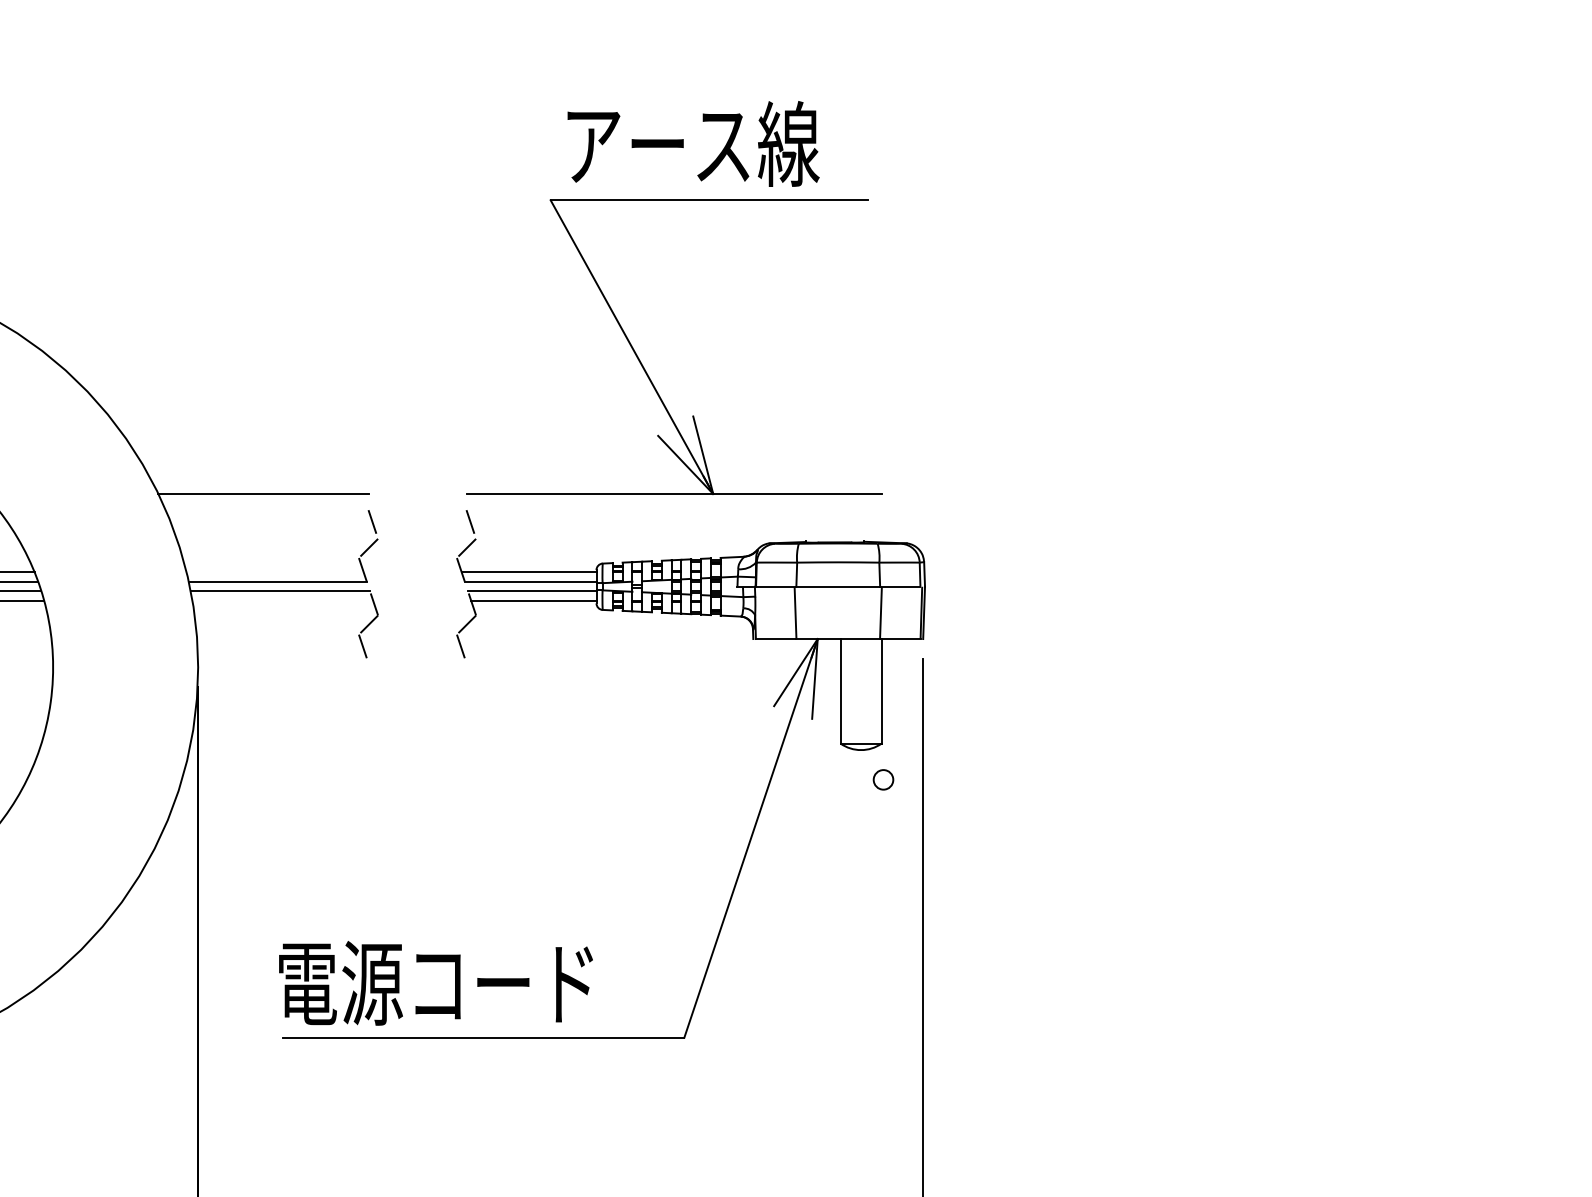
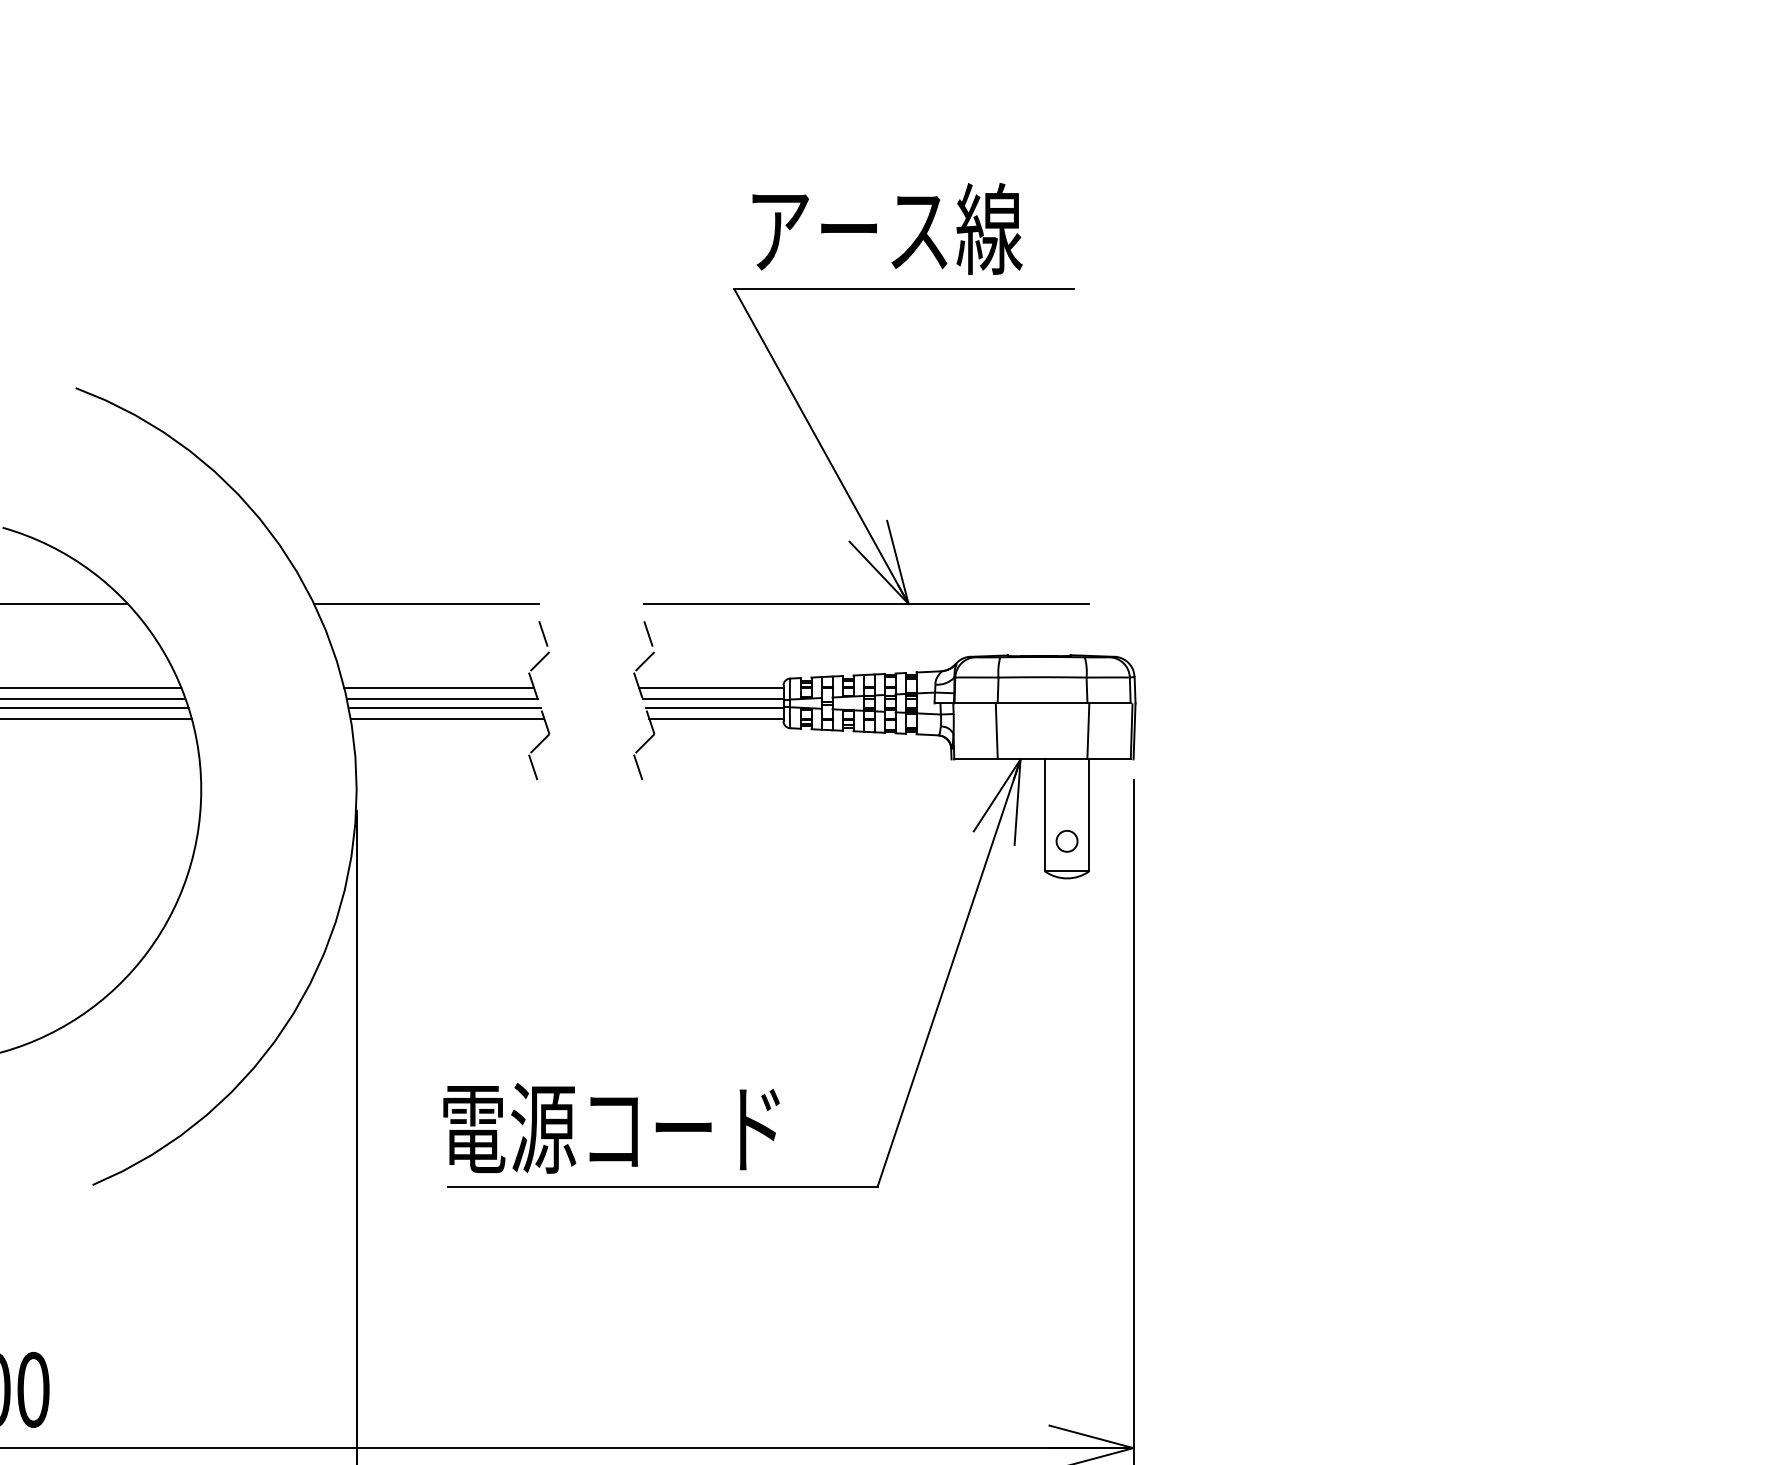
line: (275, 572) -> (439, 688), added
line: (282, 600) -> (447, 718), added
circle: (882, 780) -> (1066, 841), moved

